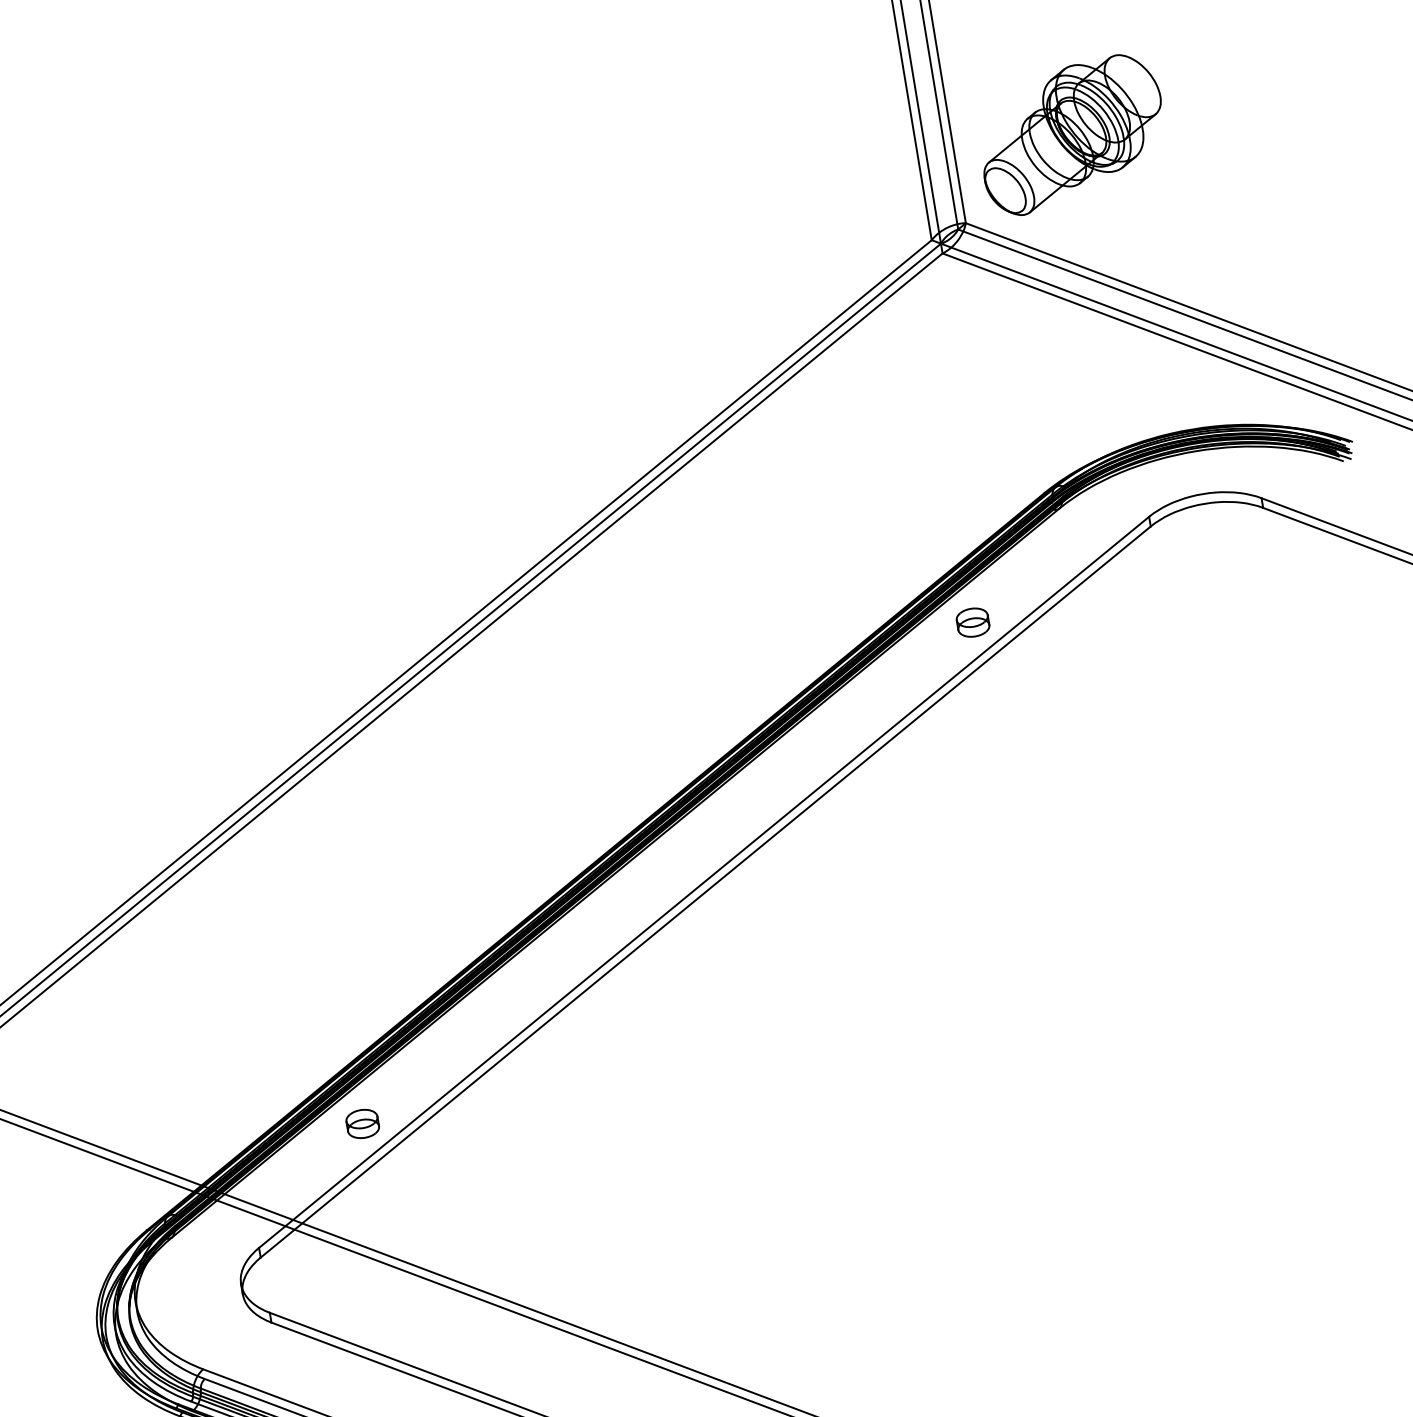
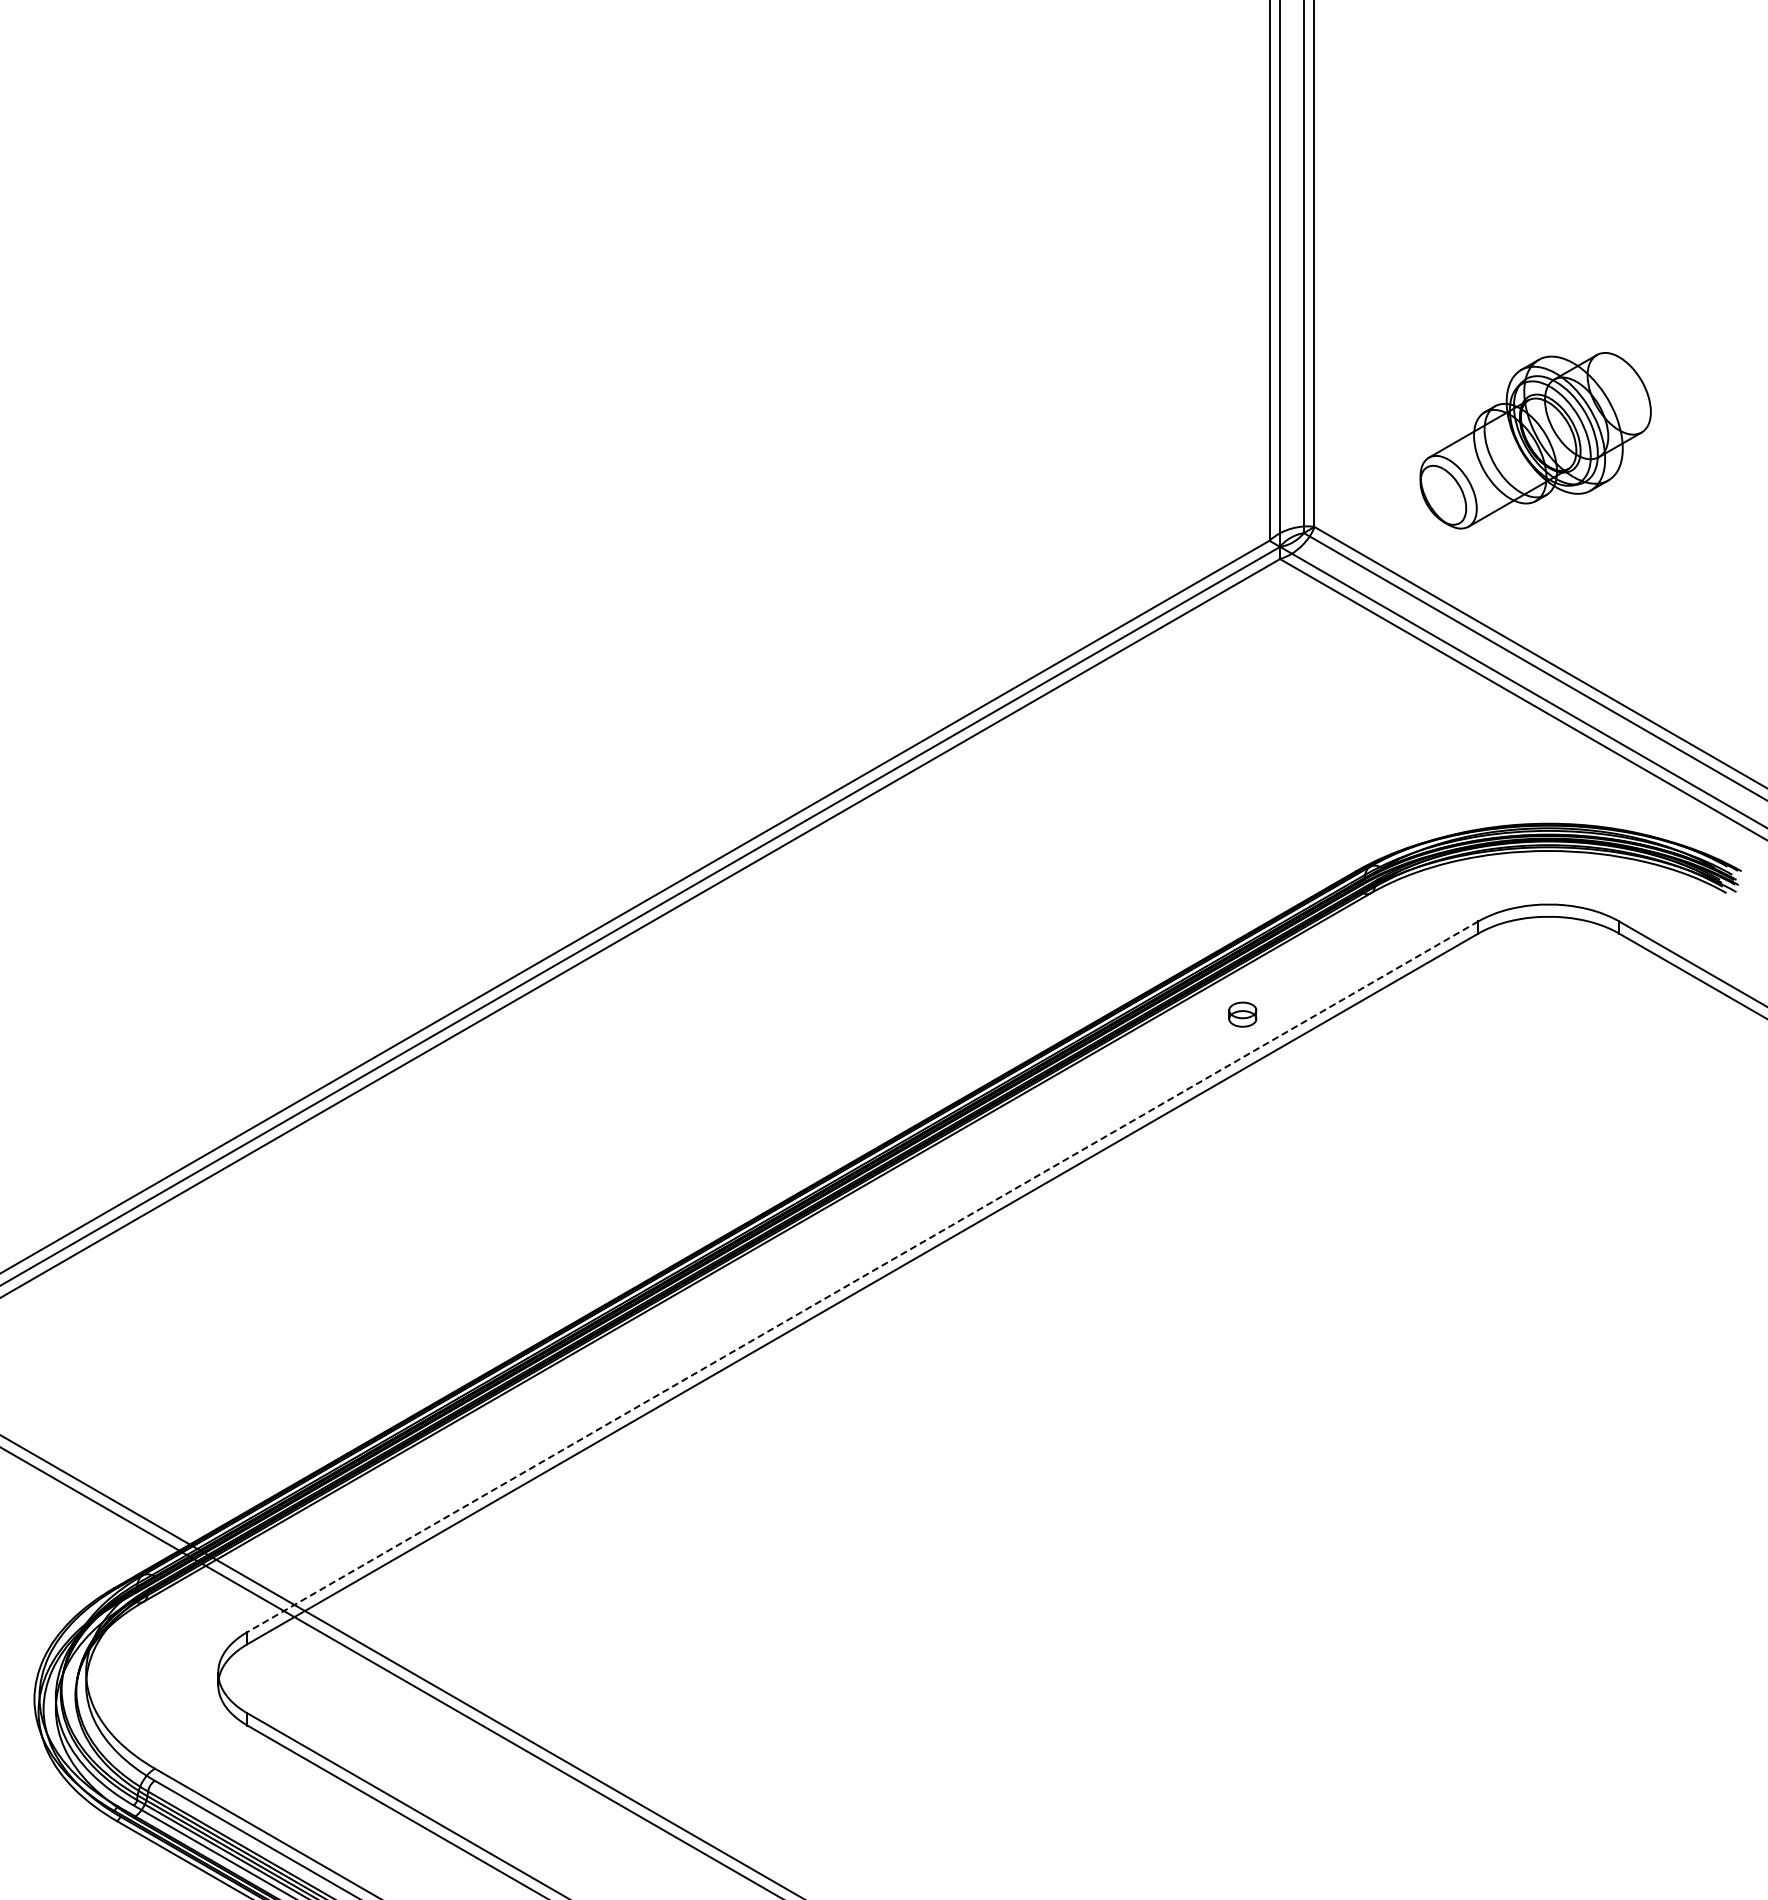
part: (1071, 134) -> (1535, 440), moved
part: (972, 622) -> (1242, 1014), size x0.7
line: (703, 882) -> (862, 1276), solid -> dashed
part: (362, 1124) -> (398, 1502), removed

